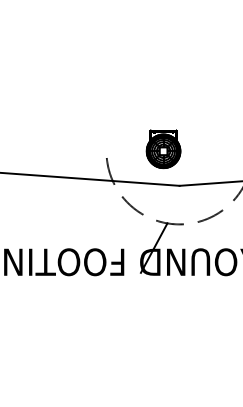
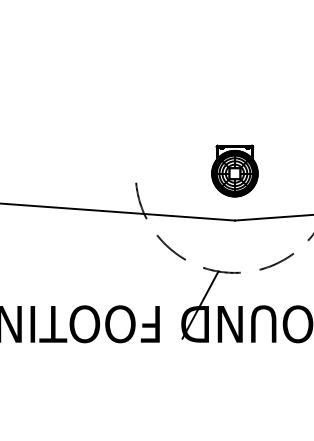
part: (163, 149) -> (234, 171), moved

